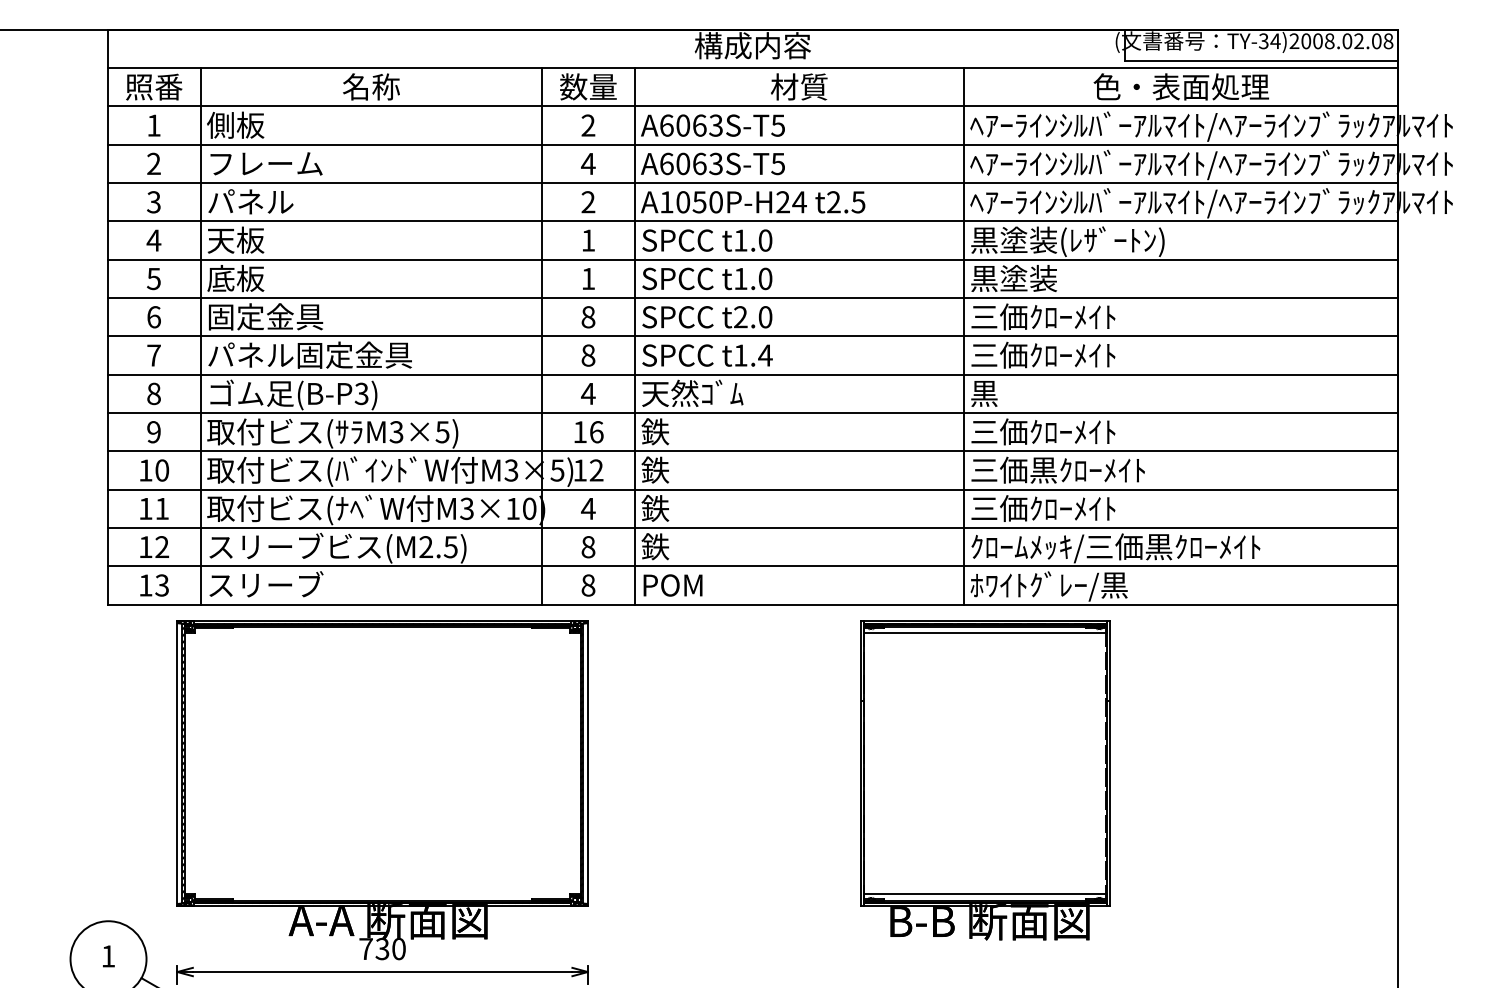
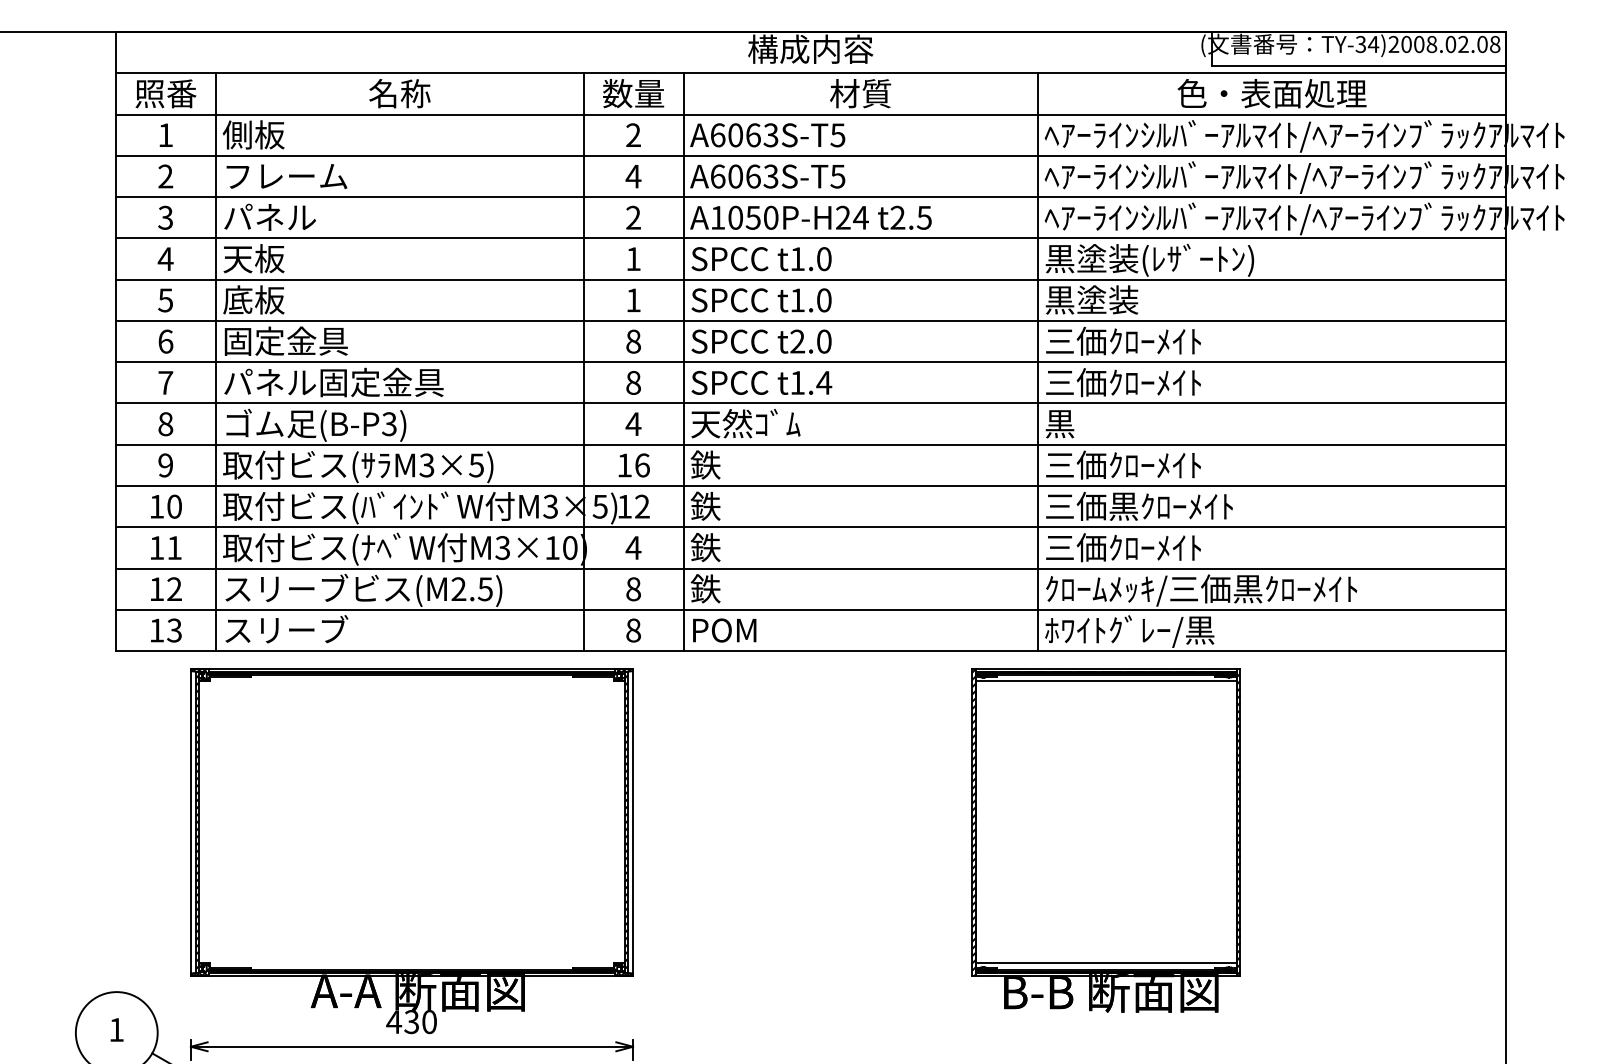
part: (985, 780) -> (1106, 840), moved
text: (365, 948) -> (393, 1021), 730 -> 430

